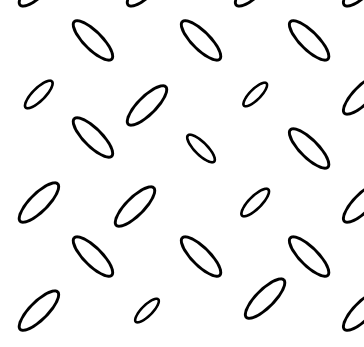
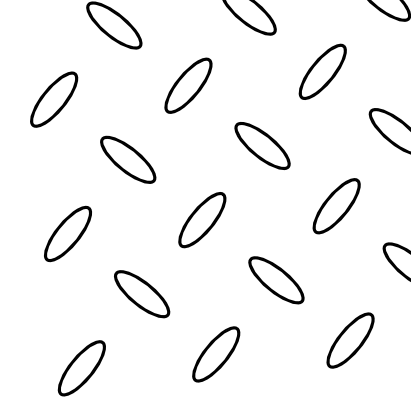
part: (38, 94) -> (53, 99), size x1.43
part: (255, 94) -> (323, 71), size x1.67
part: (146, 105) -> (187, 85), moved
part: (92, 137) -> (127, 159), moved
part: (200, 148) -> (261, 146), size x1.43
part: (255, 202) -> (337, 206), size x1.43
part: (134, 206) -> (201, 220), moved
part: (265, 298) -> (351, 340), moved
part: (146, 310) -> (215, 354), size x1.67

